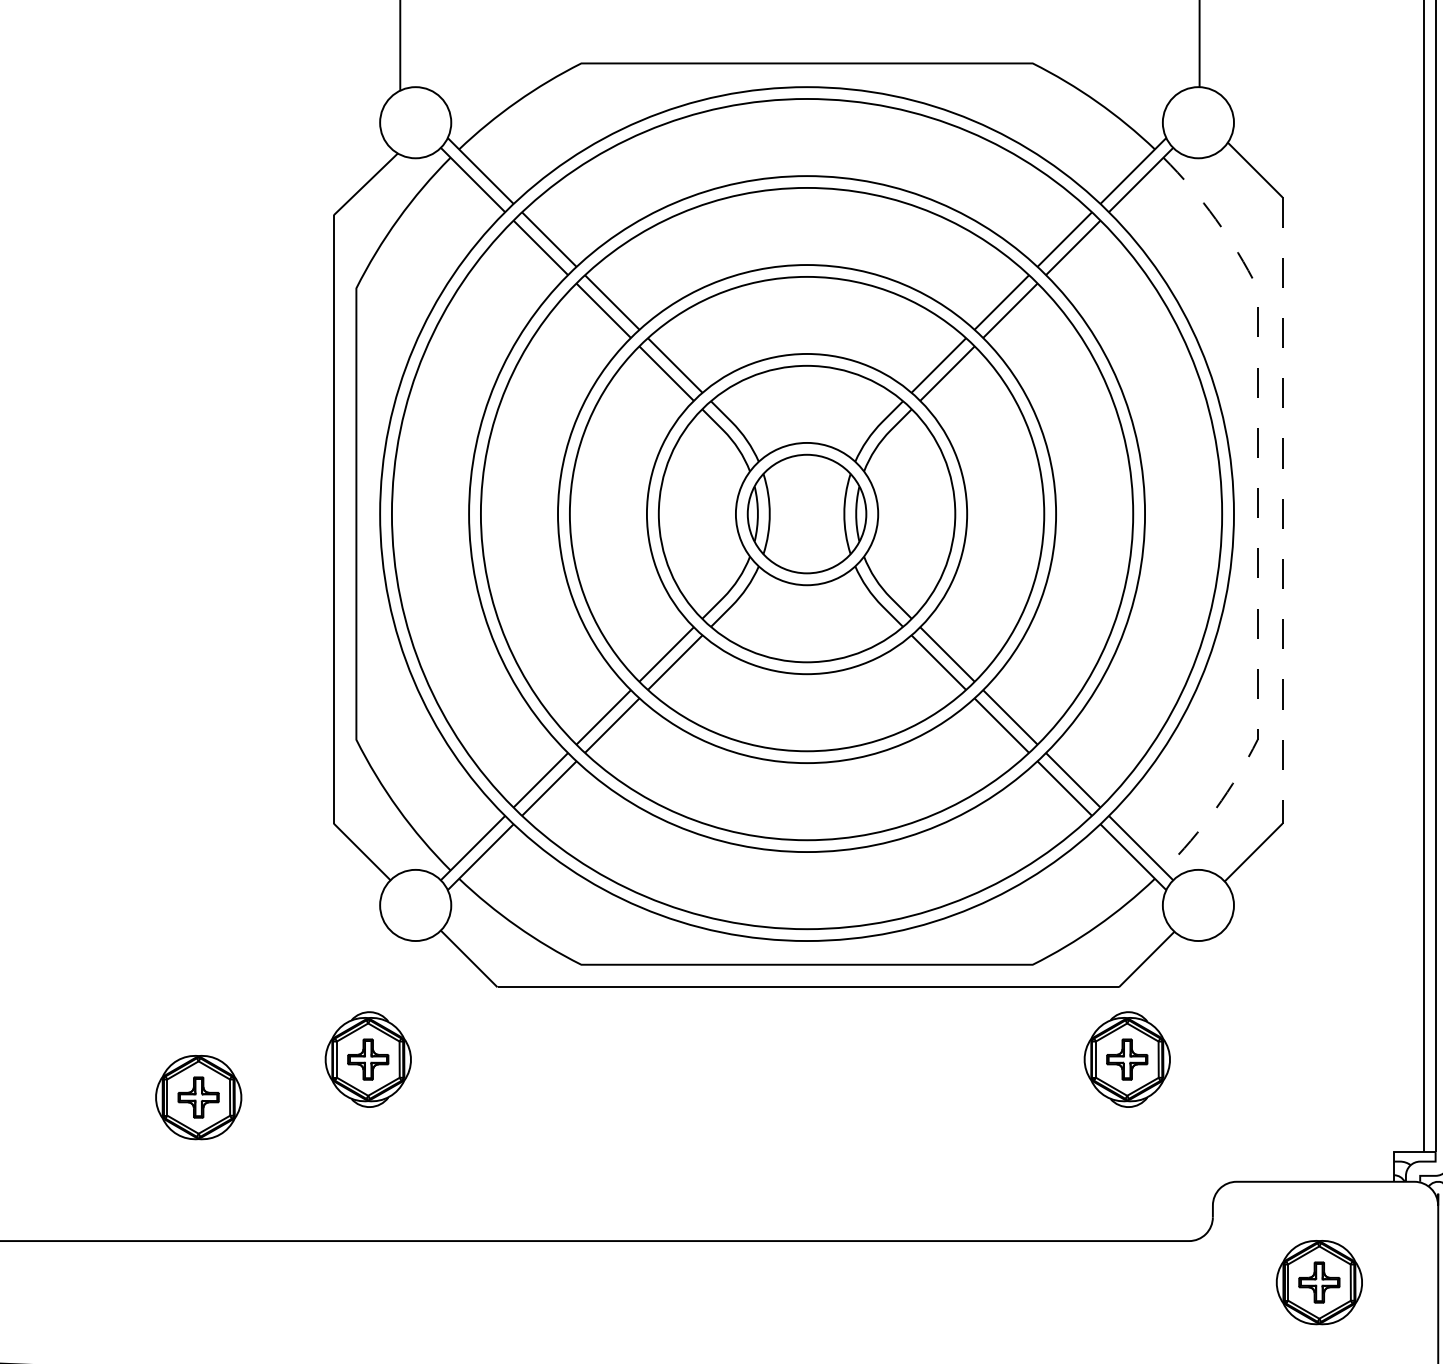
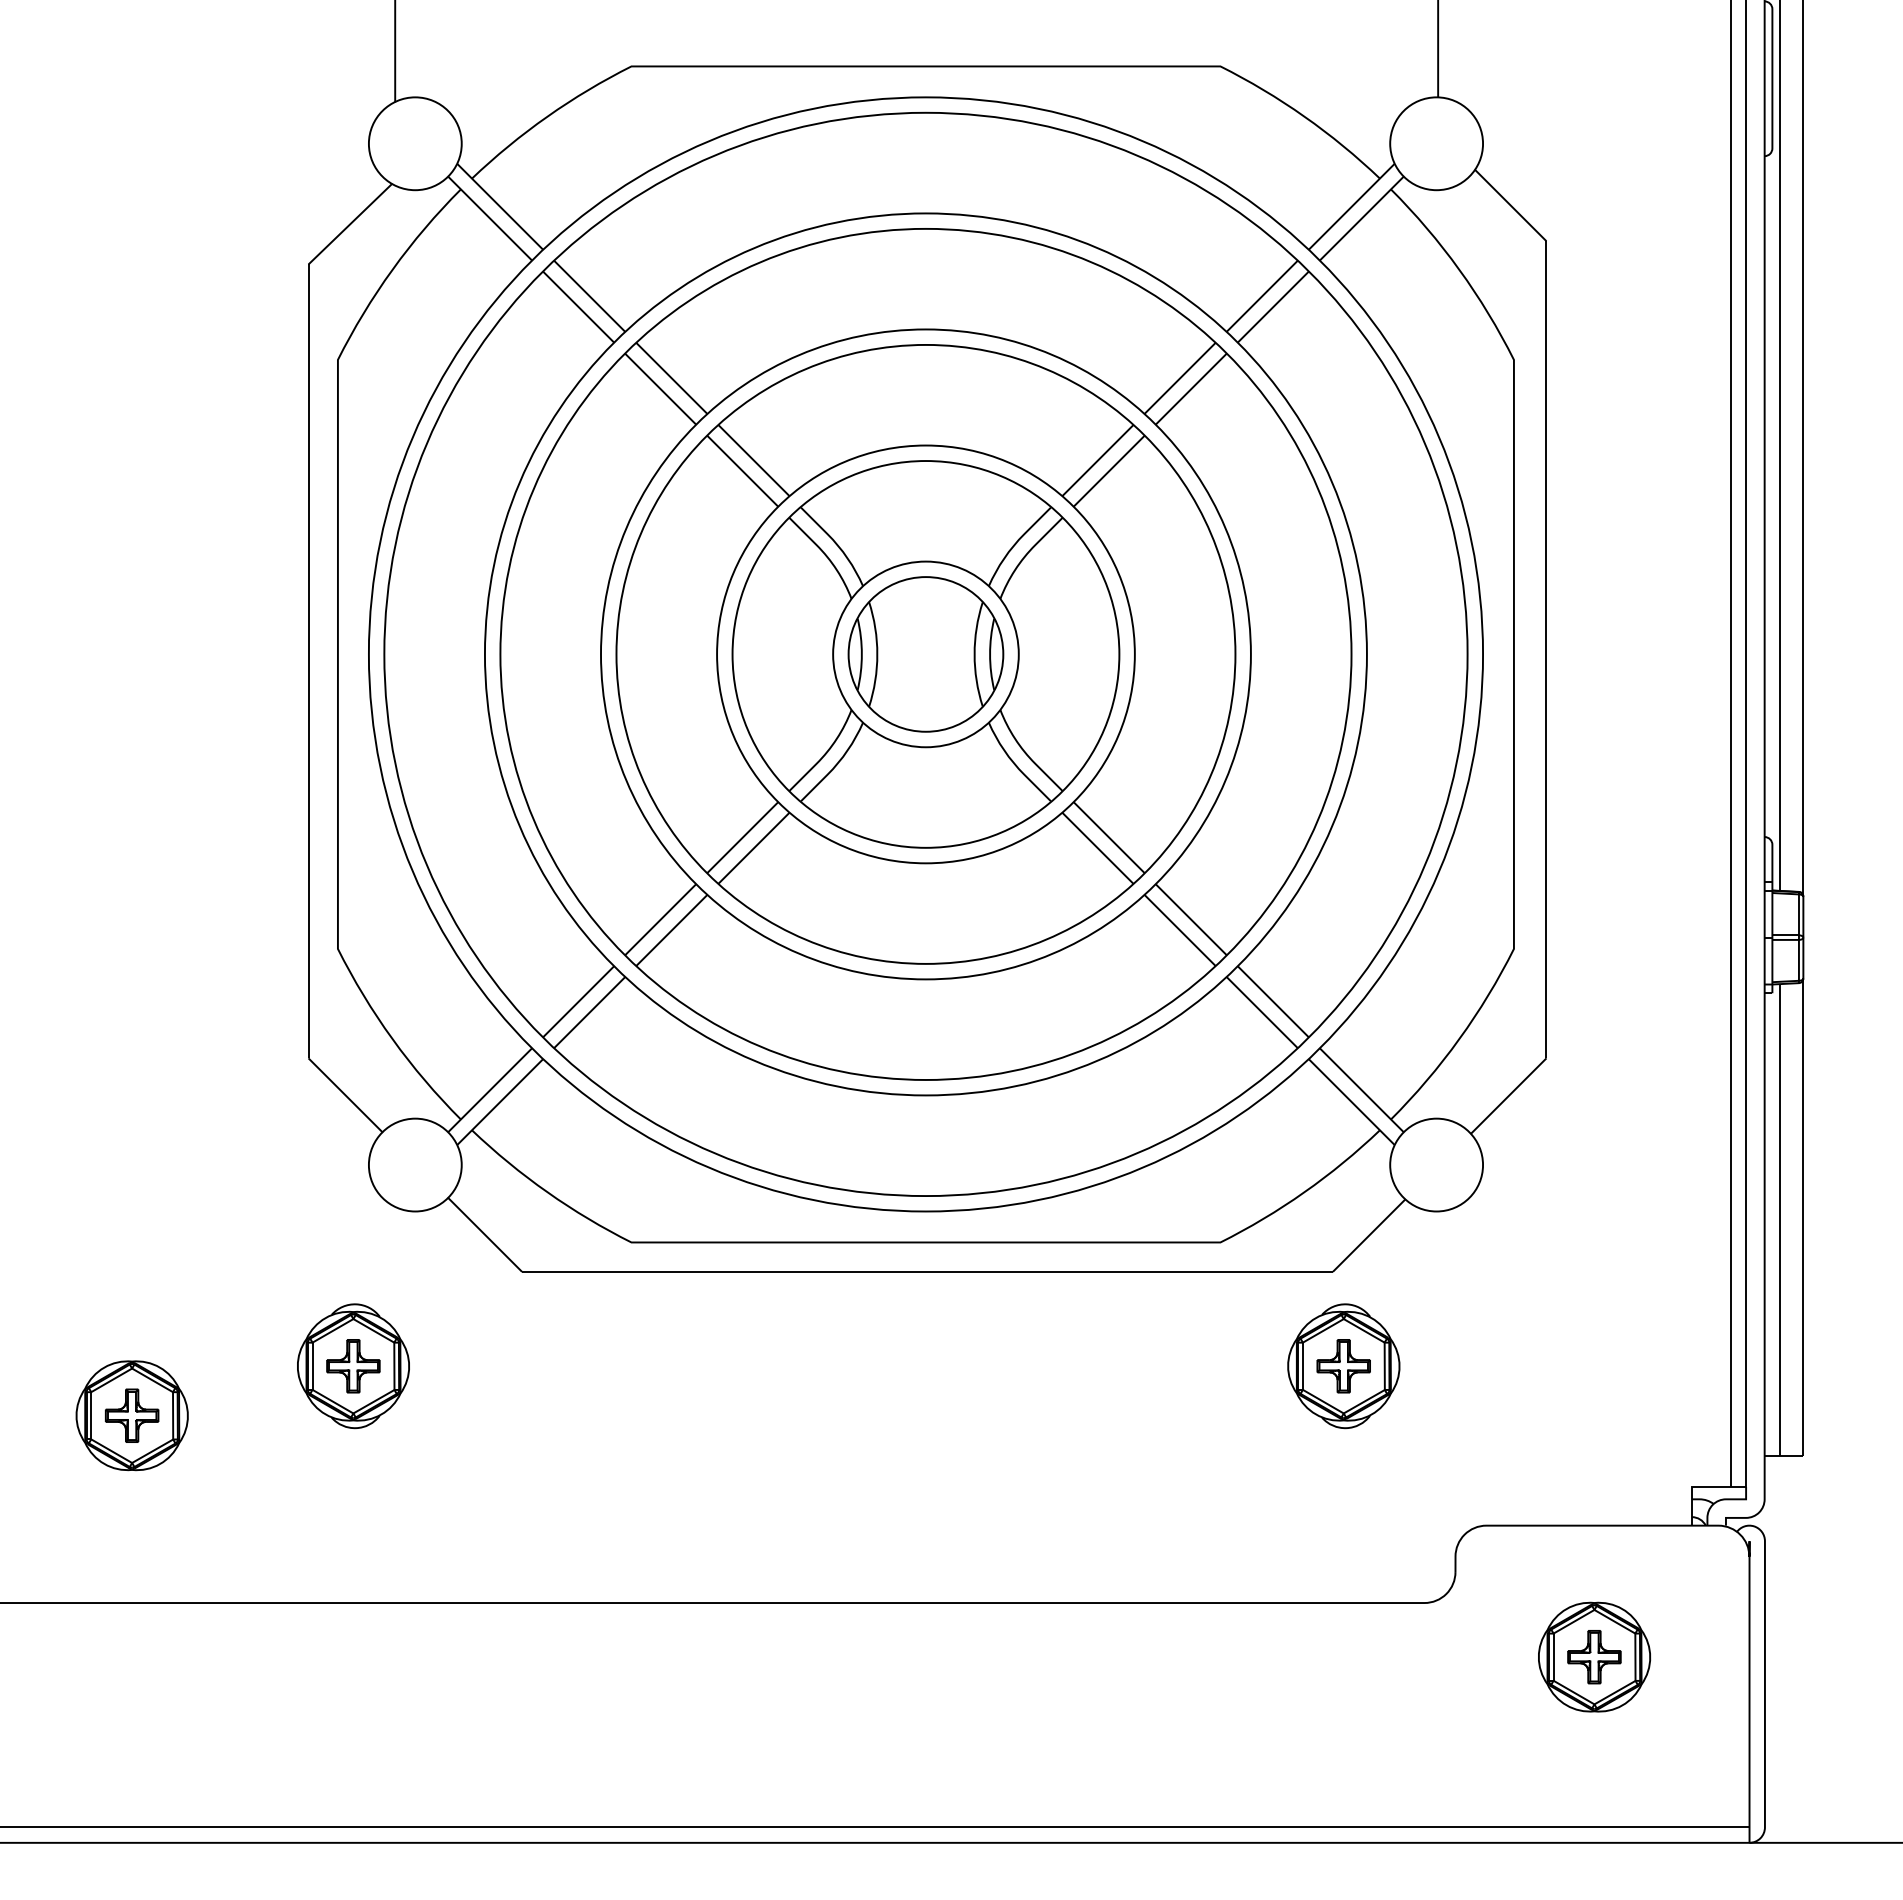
line: (1282, 510) -> (1546, 649), dashed -> solid
line: (1257, 514) -> (1513, 654), dashed -> solid

